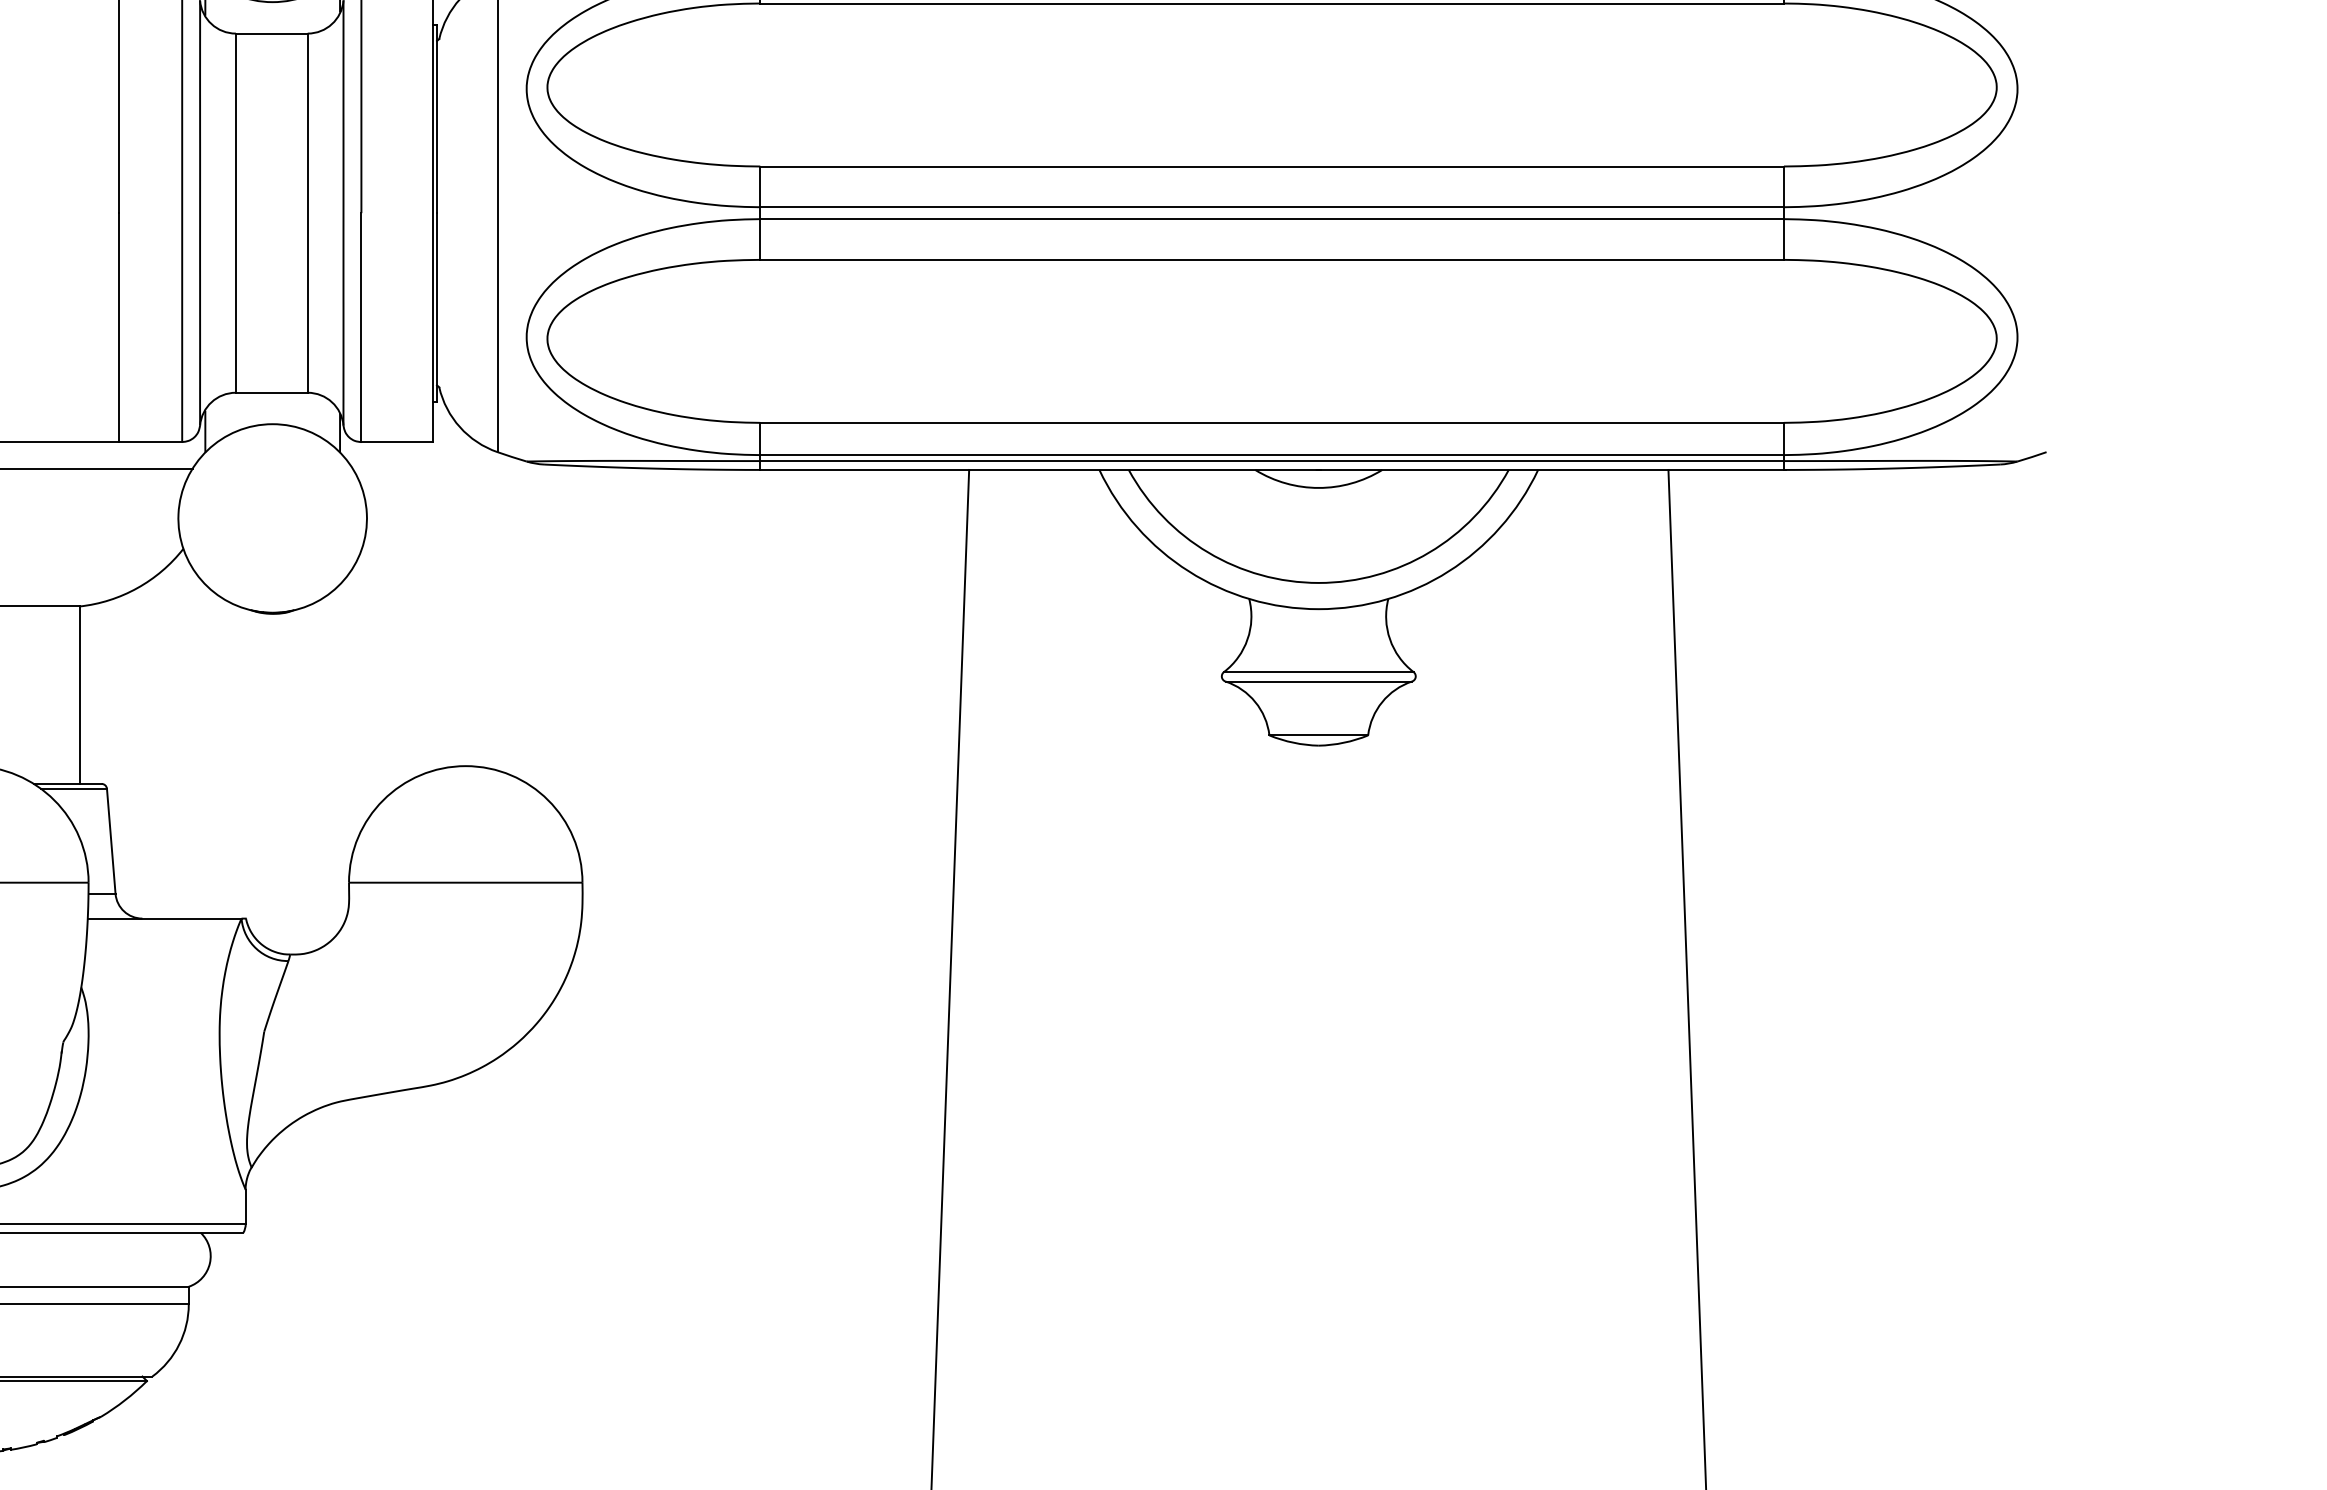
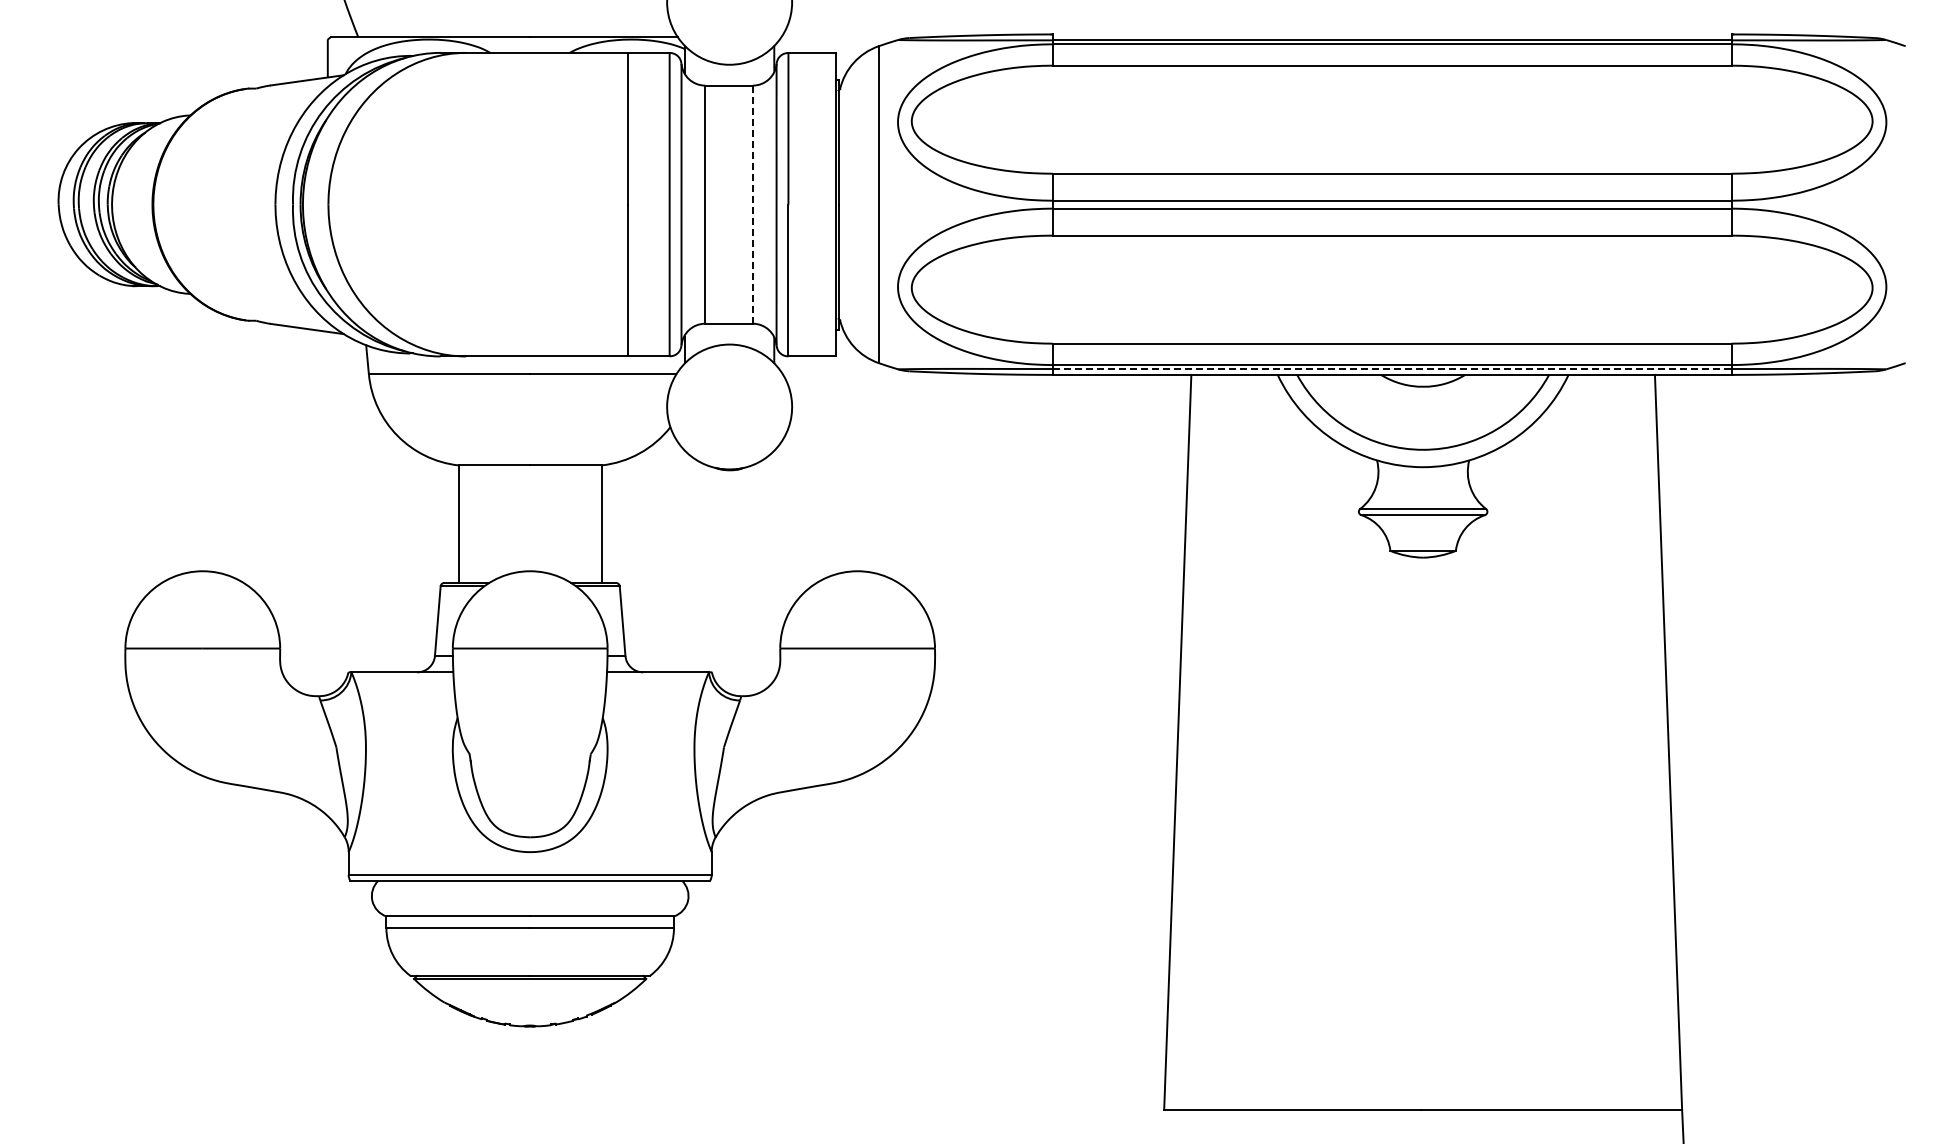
line: (307, 212) -> (752, 204), solid -> dashed
line: (1272, 461) -> (1392, 369), solid -> dashed

